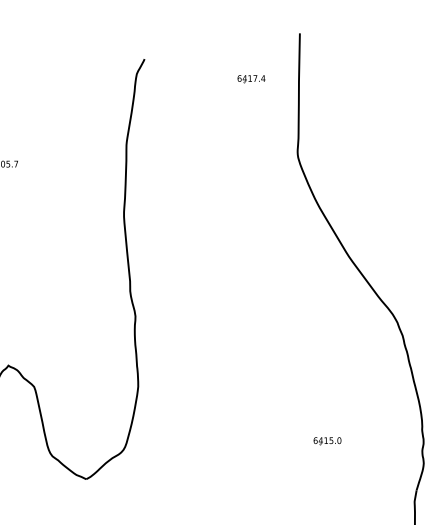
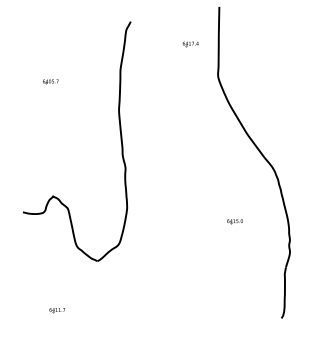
part: (251, 79) -> (190, 44), moved
part: (326, 441) -> (234, 221), moved

